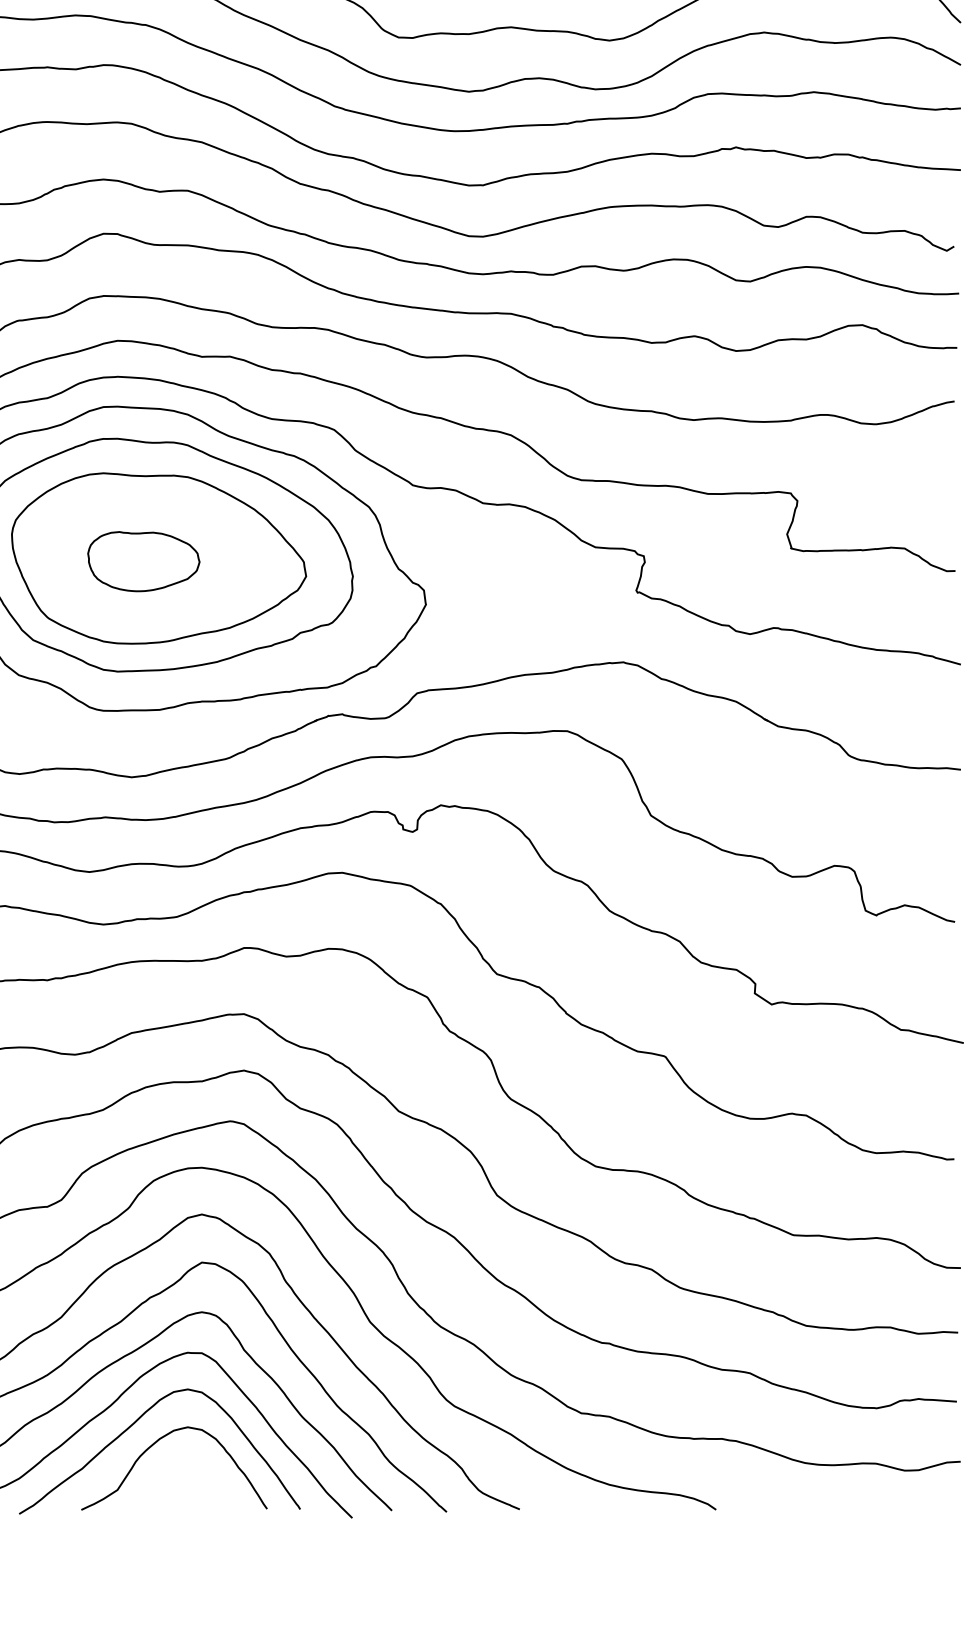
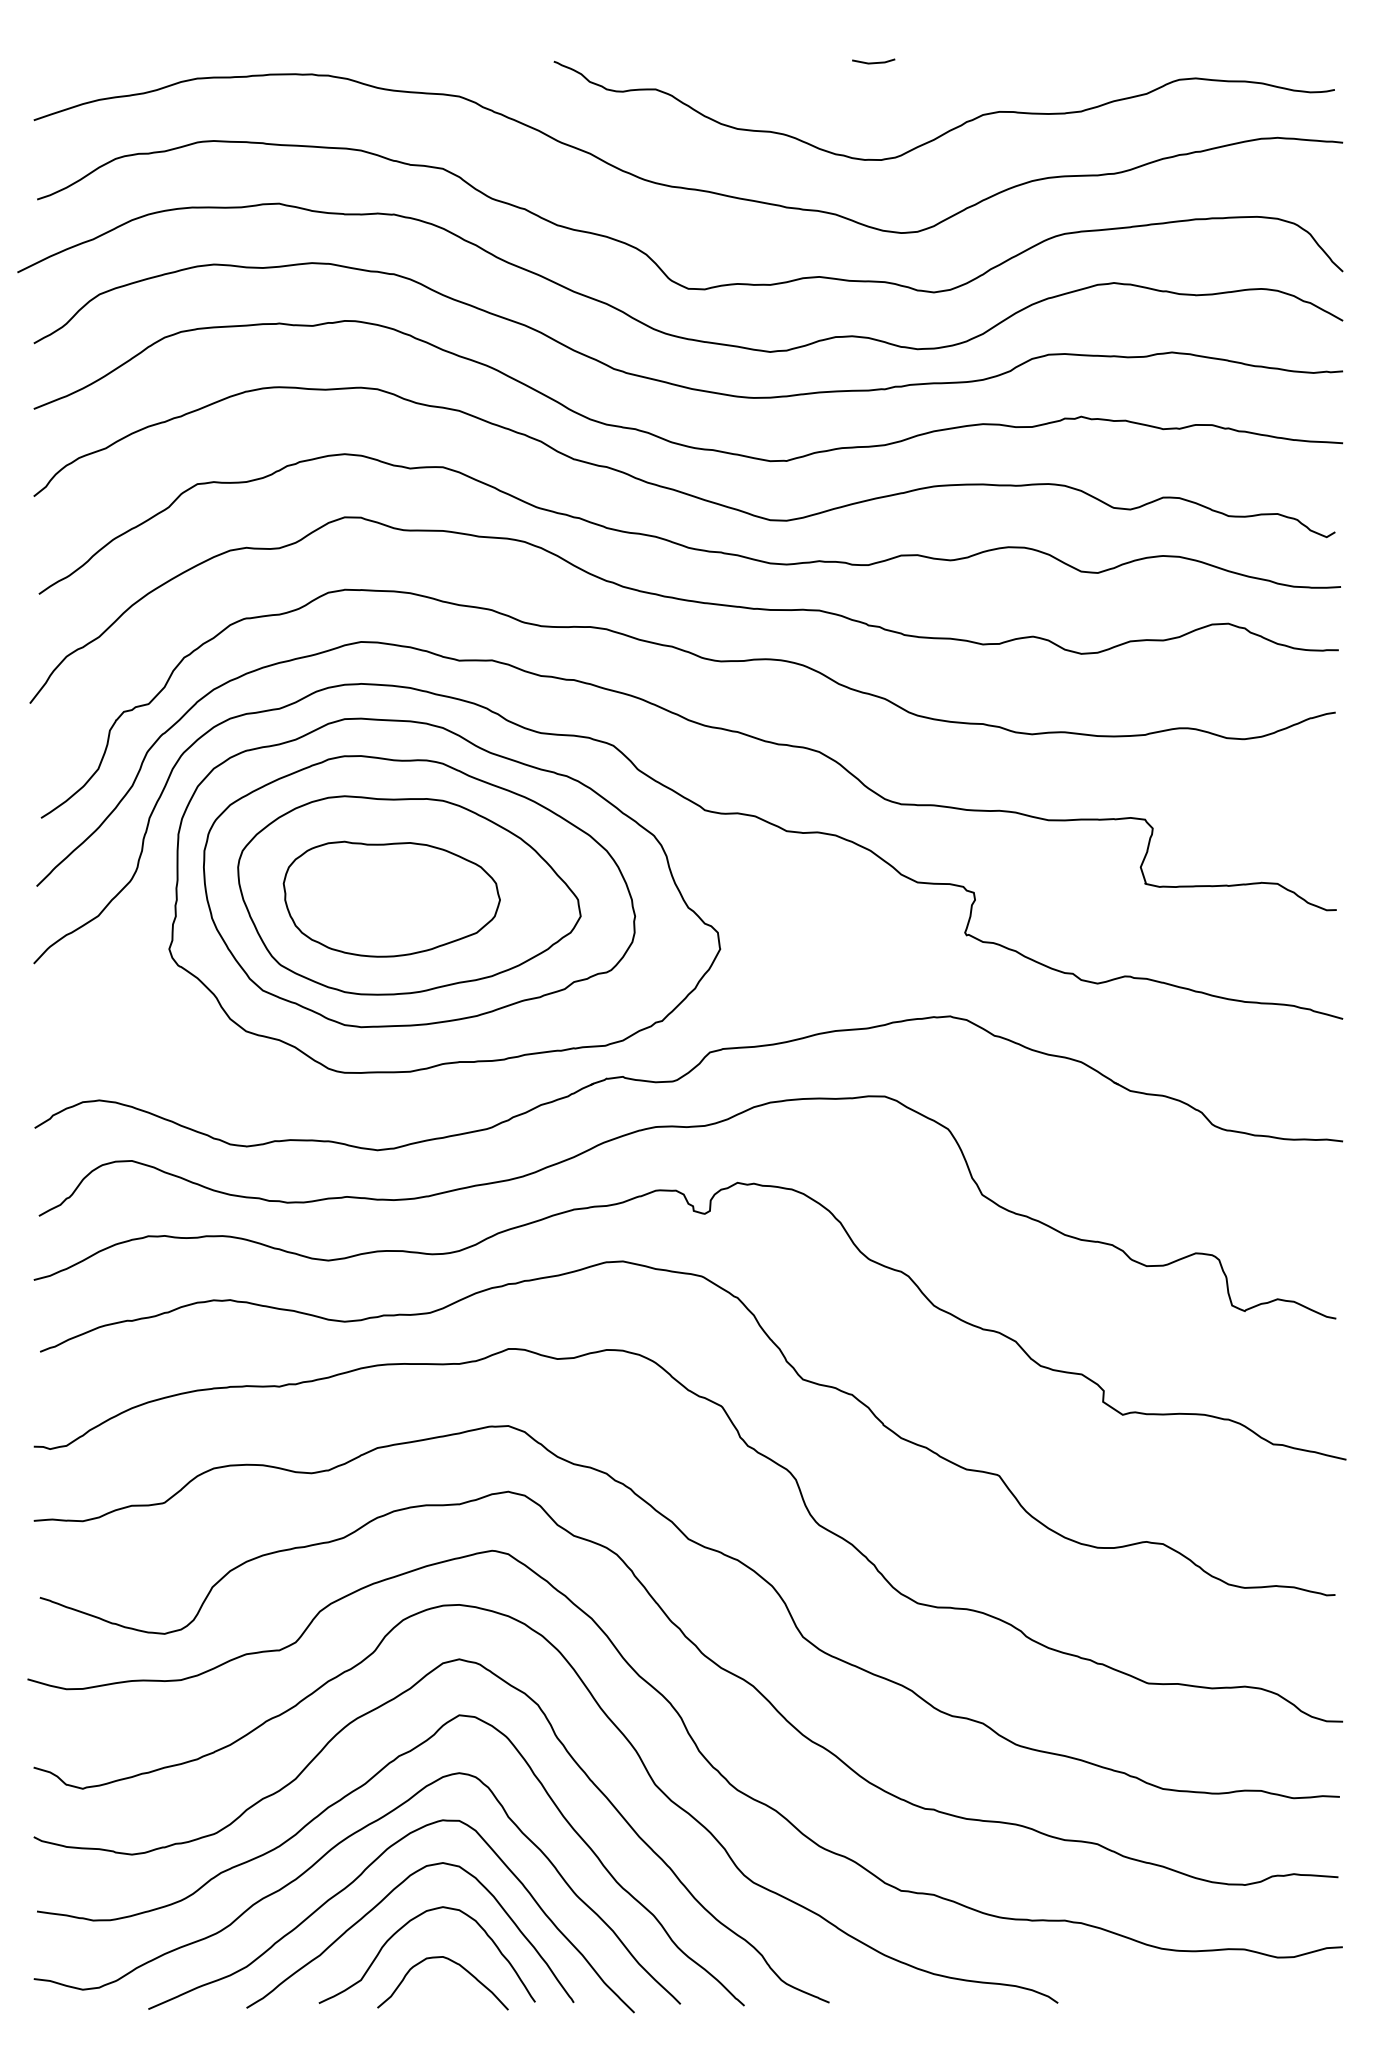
part: (143, 561) -> (391, 898), size x1.67
curve: (196, 1474) -> (452, 1962), added

